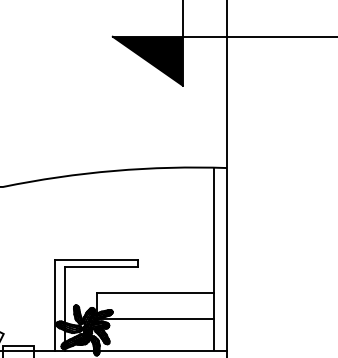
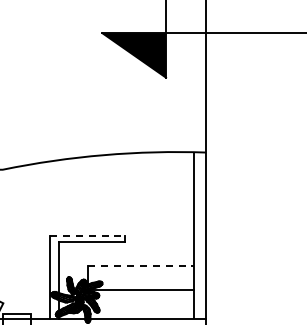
line: (96, 260) -> (87, 236), solid -> dashed
line: (155, 293) -> (141, 266), solid -> dashed

